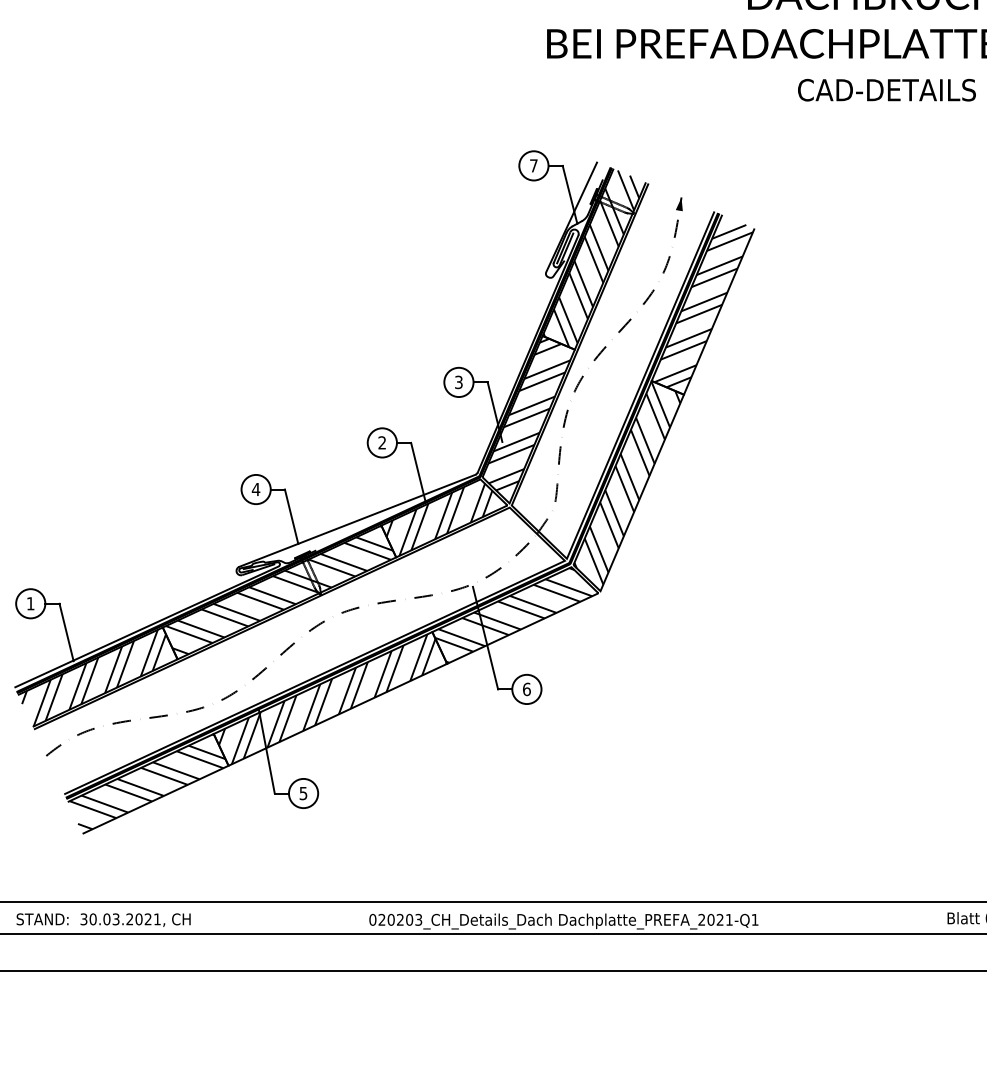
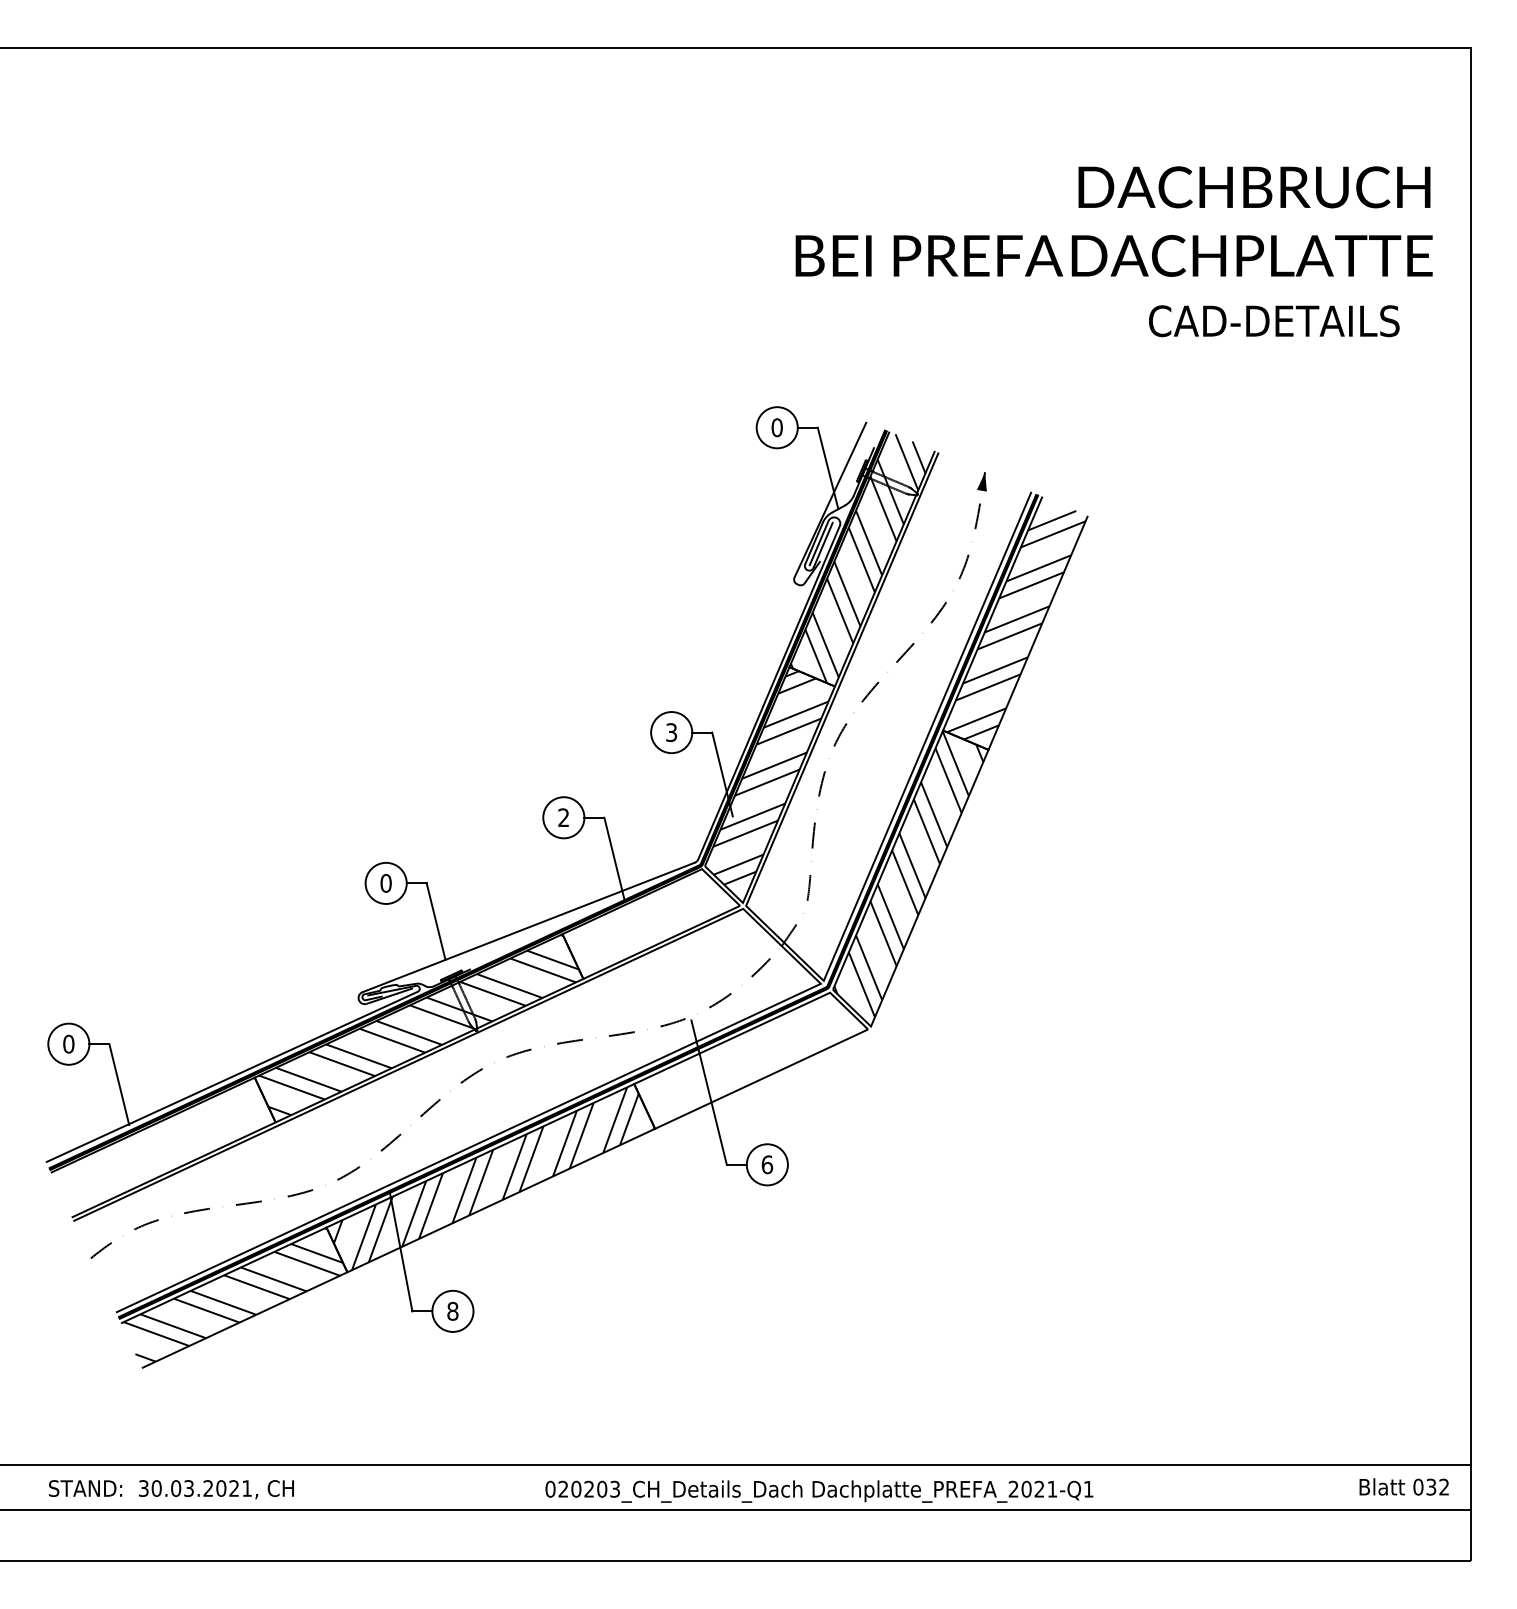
text: (533, 165) -> (776, 427), 7 -> 0
text: (256, 489) -> (386, 883), 4 -> 0
hatch: (446, 519) -> (654, 925), removed
text: (30, 603) -> (68, 1043), 1 -> 0
hatch: (513, 615) -> (748, 1060), removed
hatch: (99, 677) -> (165, 1148), removed
text: (303, 793) -> (452, 1311), 5 -> 8

